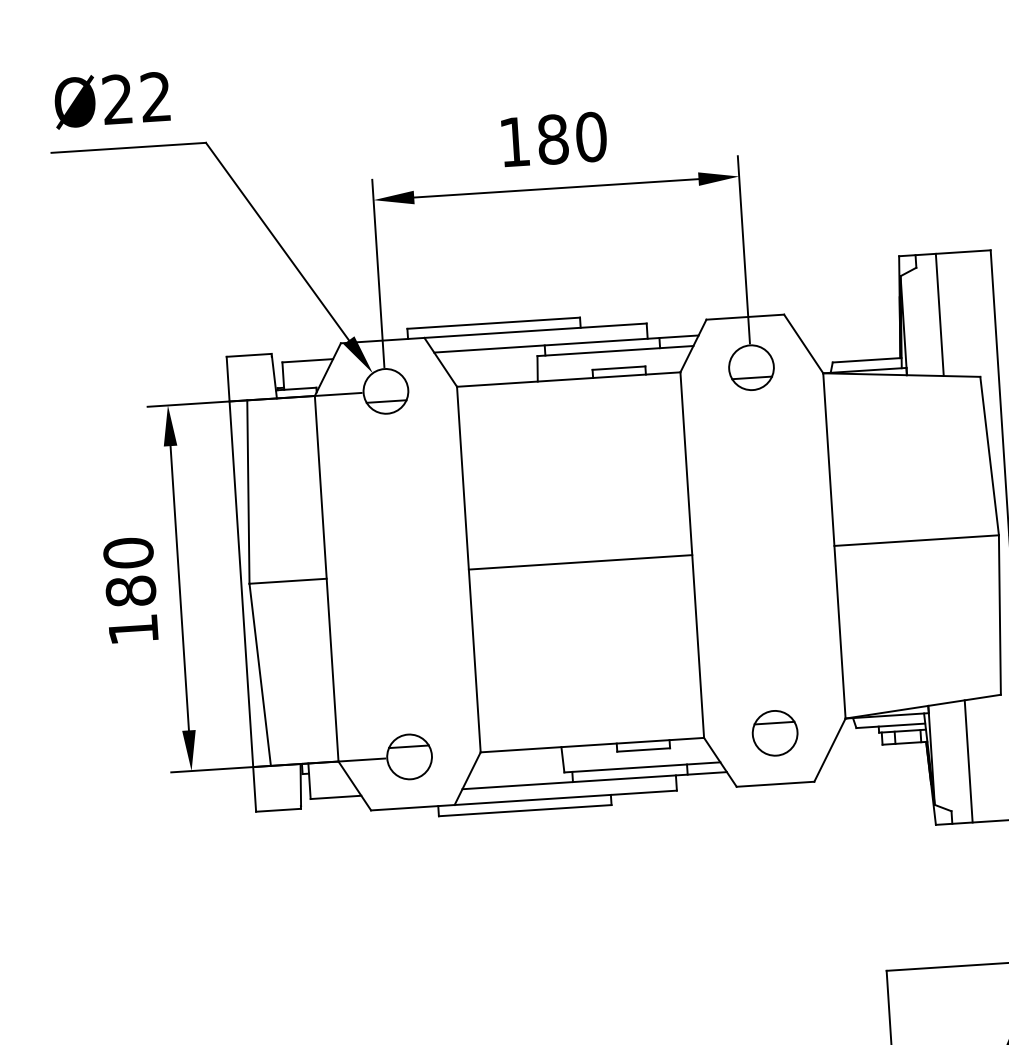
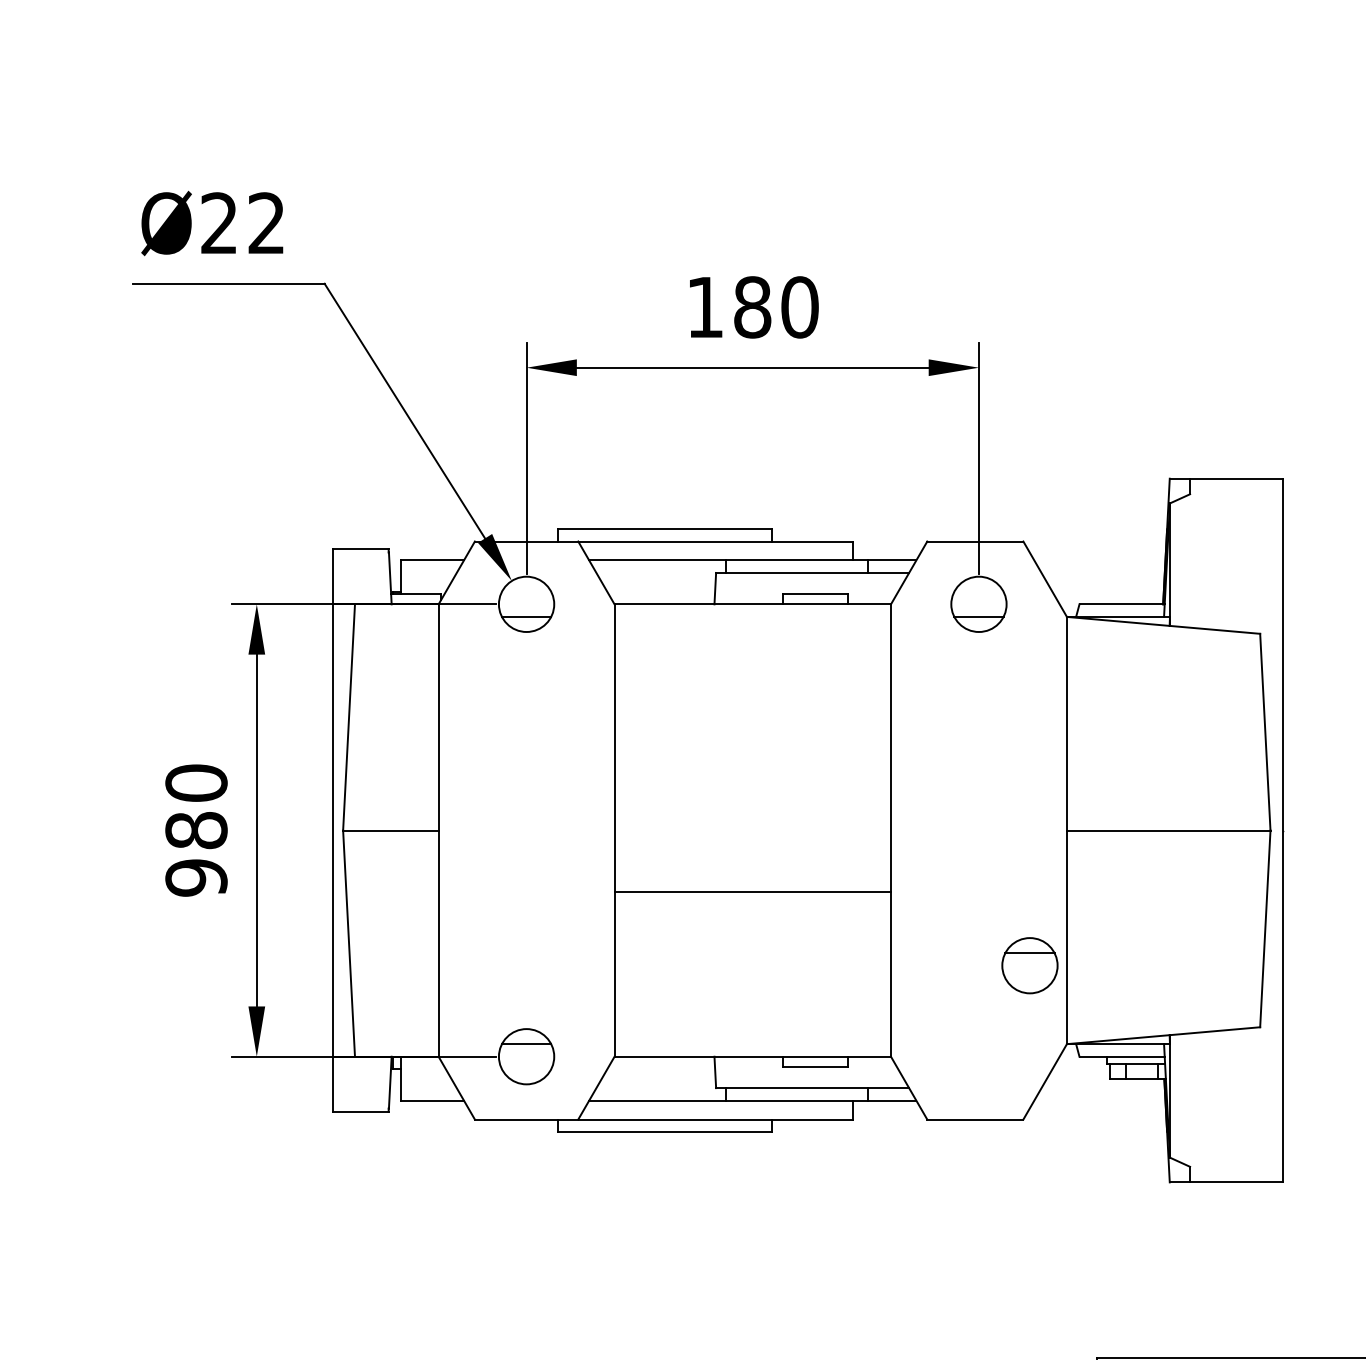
line: (940, 314) -> (1215, 553), removed
line: (580, 562) -> (752, 891), moved
text: (133, 629) -> (196, 877), 180 -> 980
part: (774, 733) -> (1029, 965), moved
line: (968, 761) -> (1215, 1106), removed

